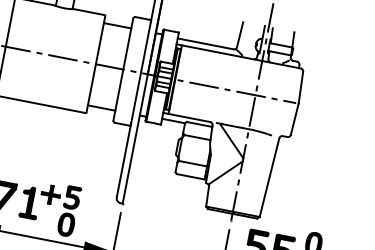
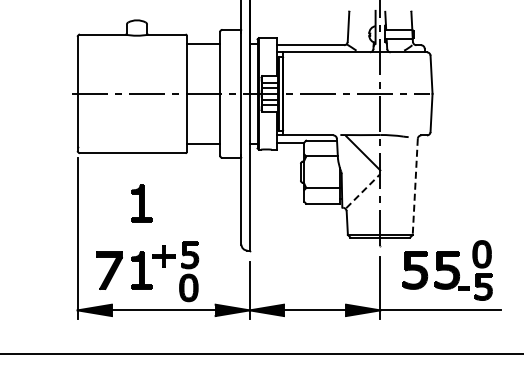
part: (40, 147) -> (141, 203), added
line: (226, 172) -> (363, 190), solid -> dashed
line: (269, 178) -> (415, 187), solid -> dashed

